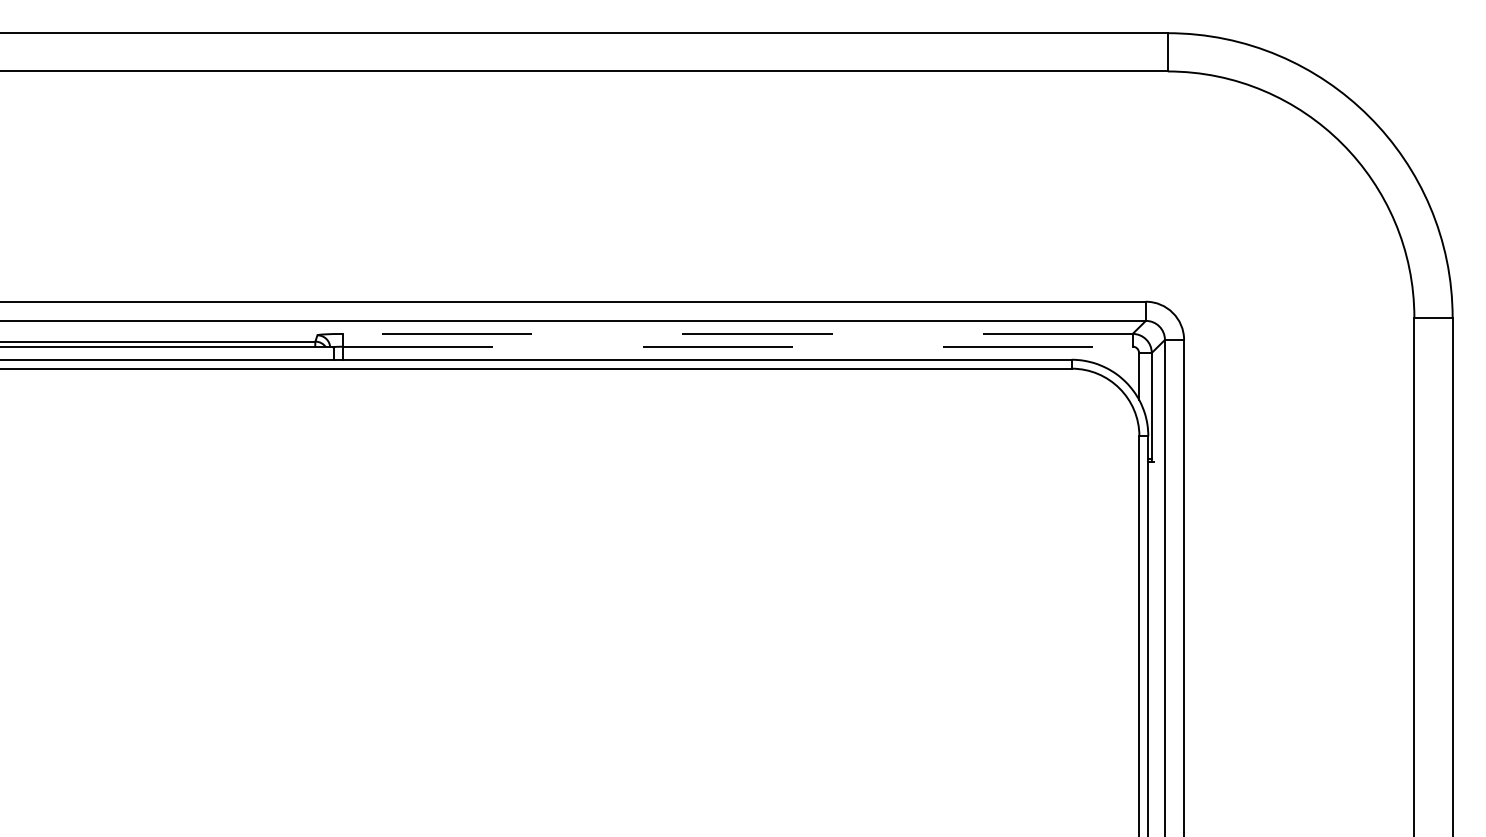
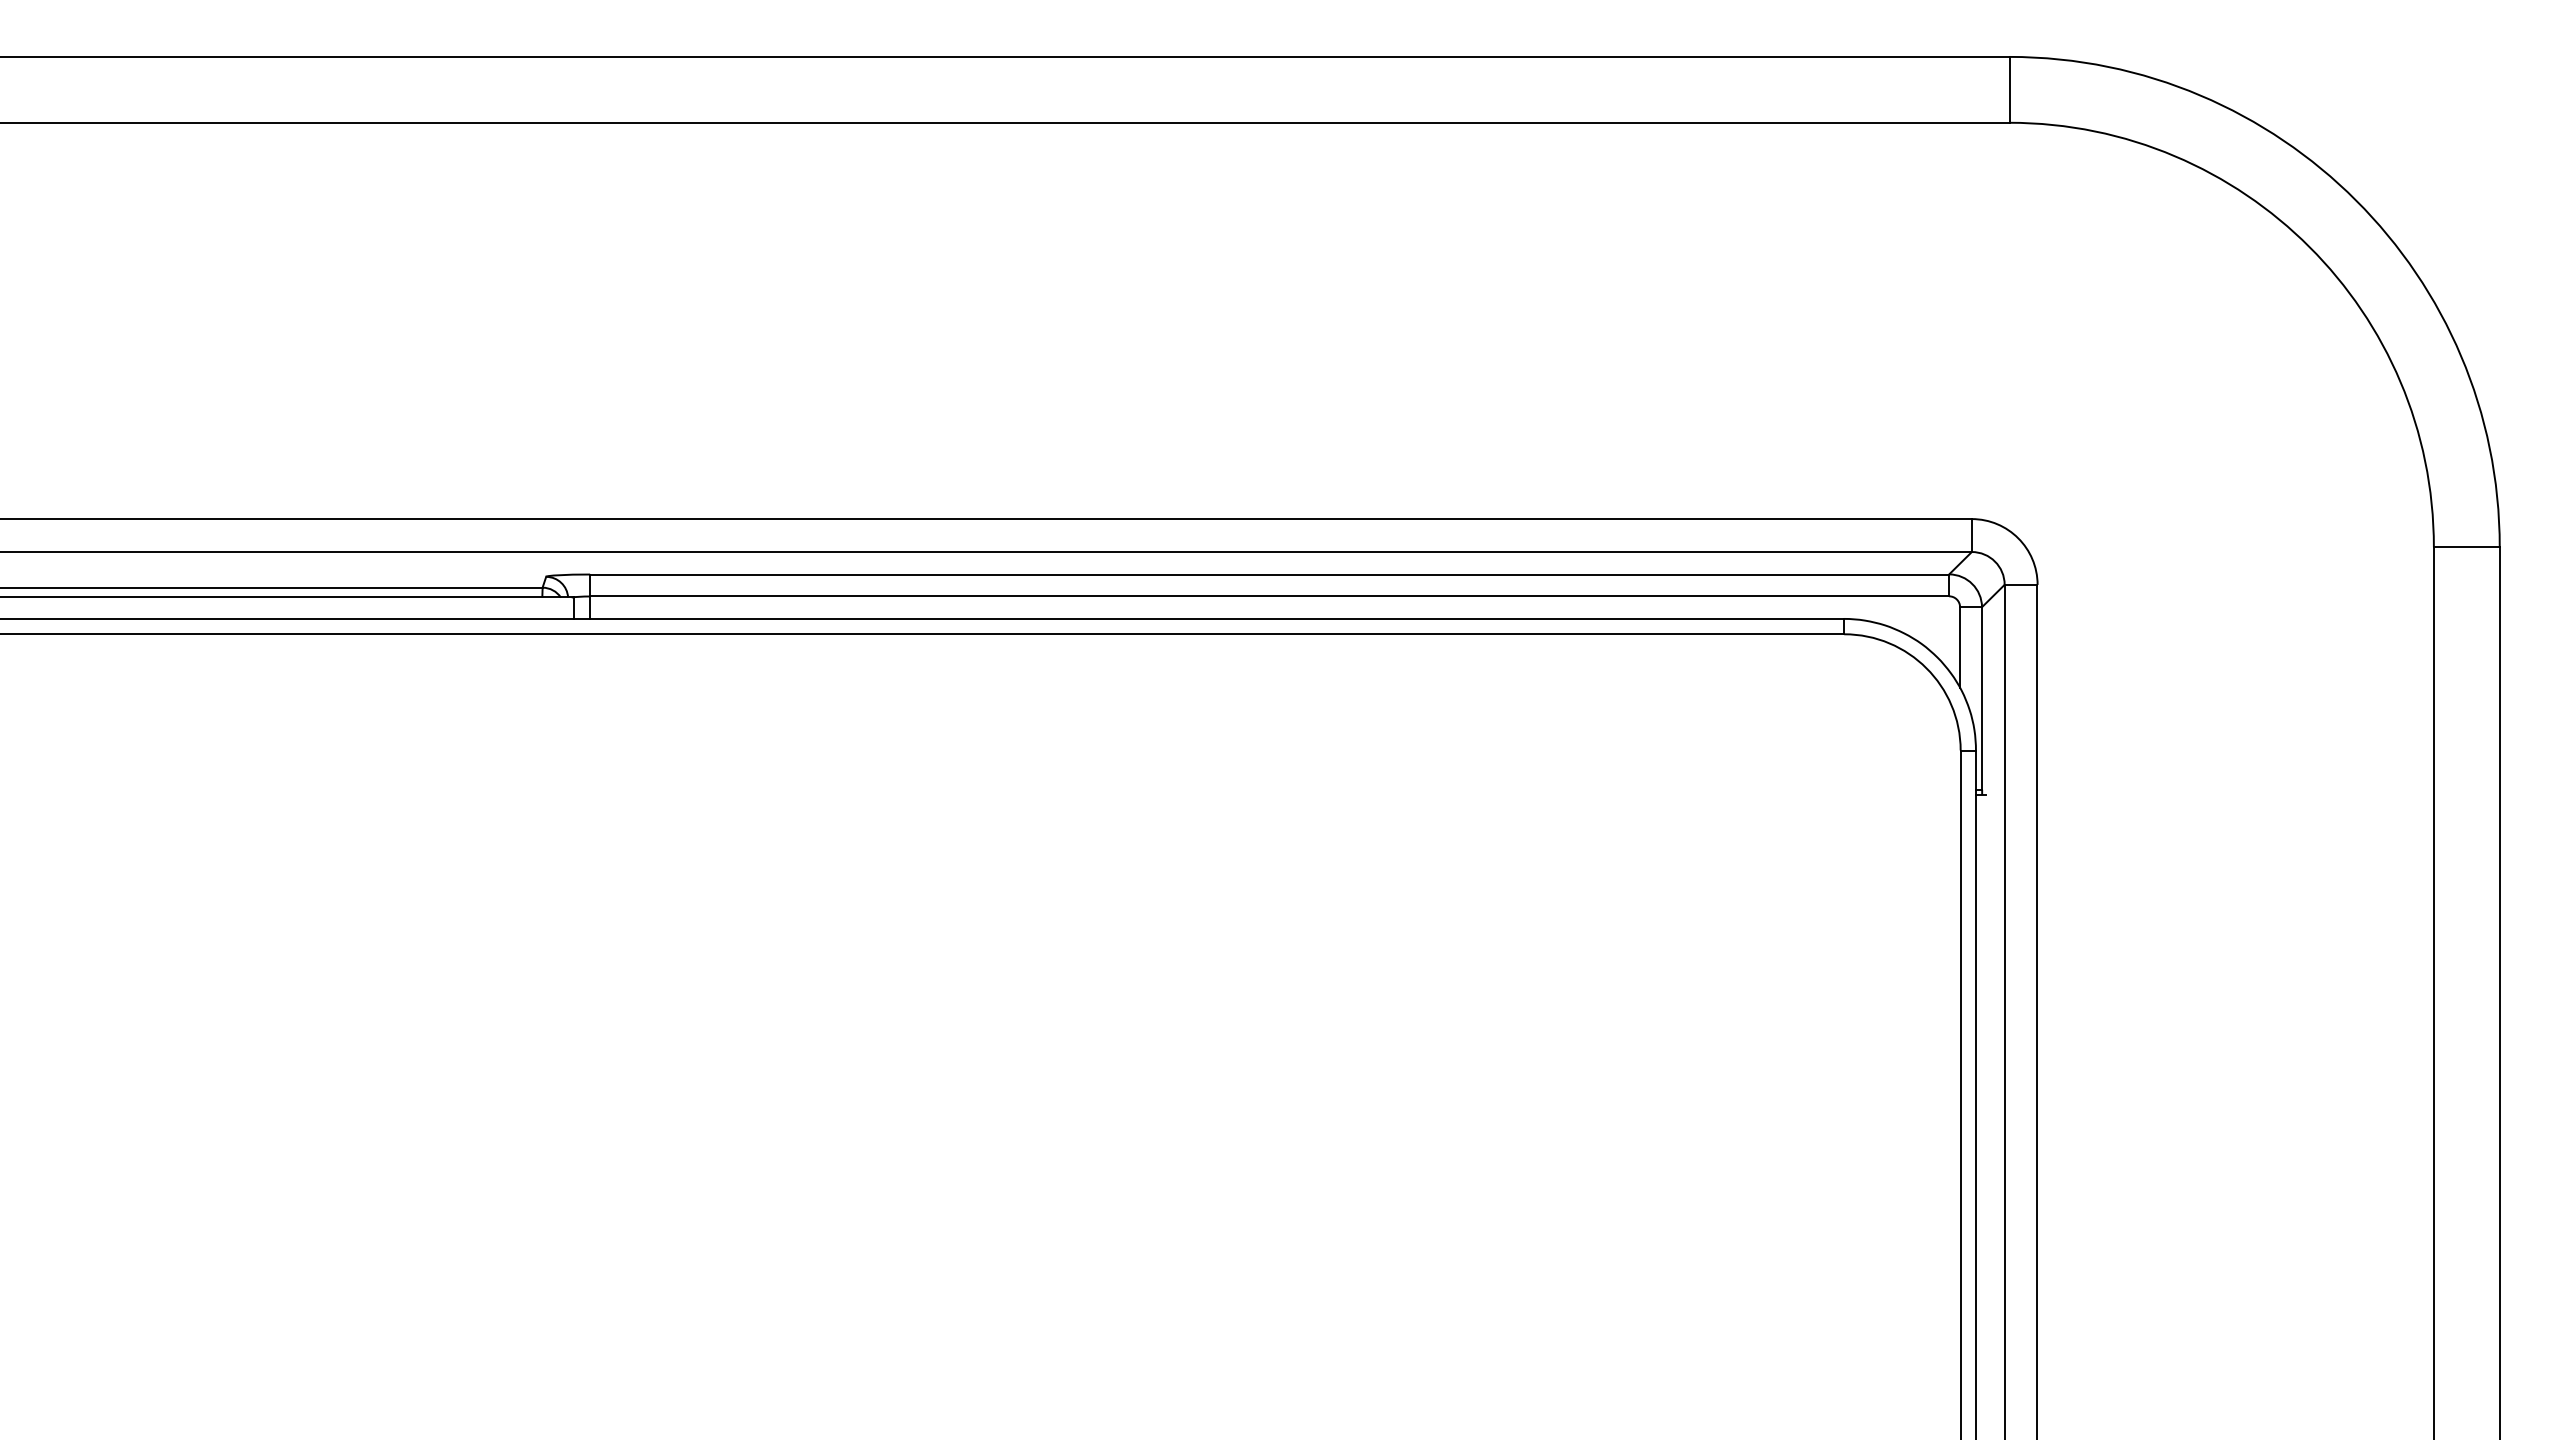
line: (737, 333) -> (1269, 573), dashed -> solid
line: (737, 346) -> (1269, 596), dashed -> solid

